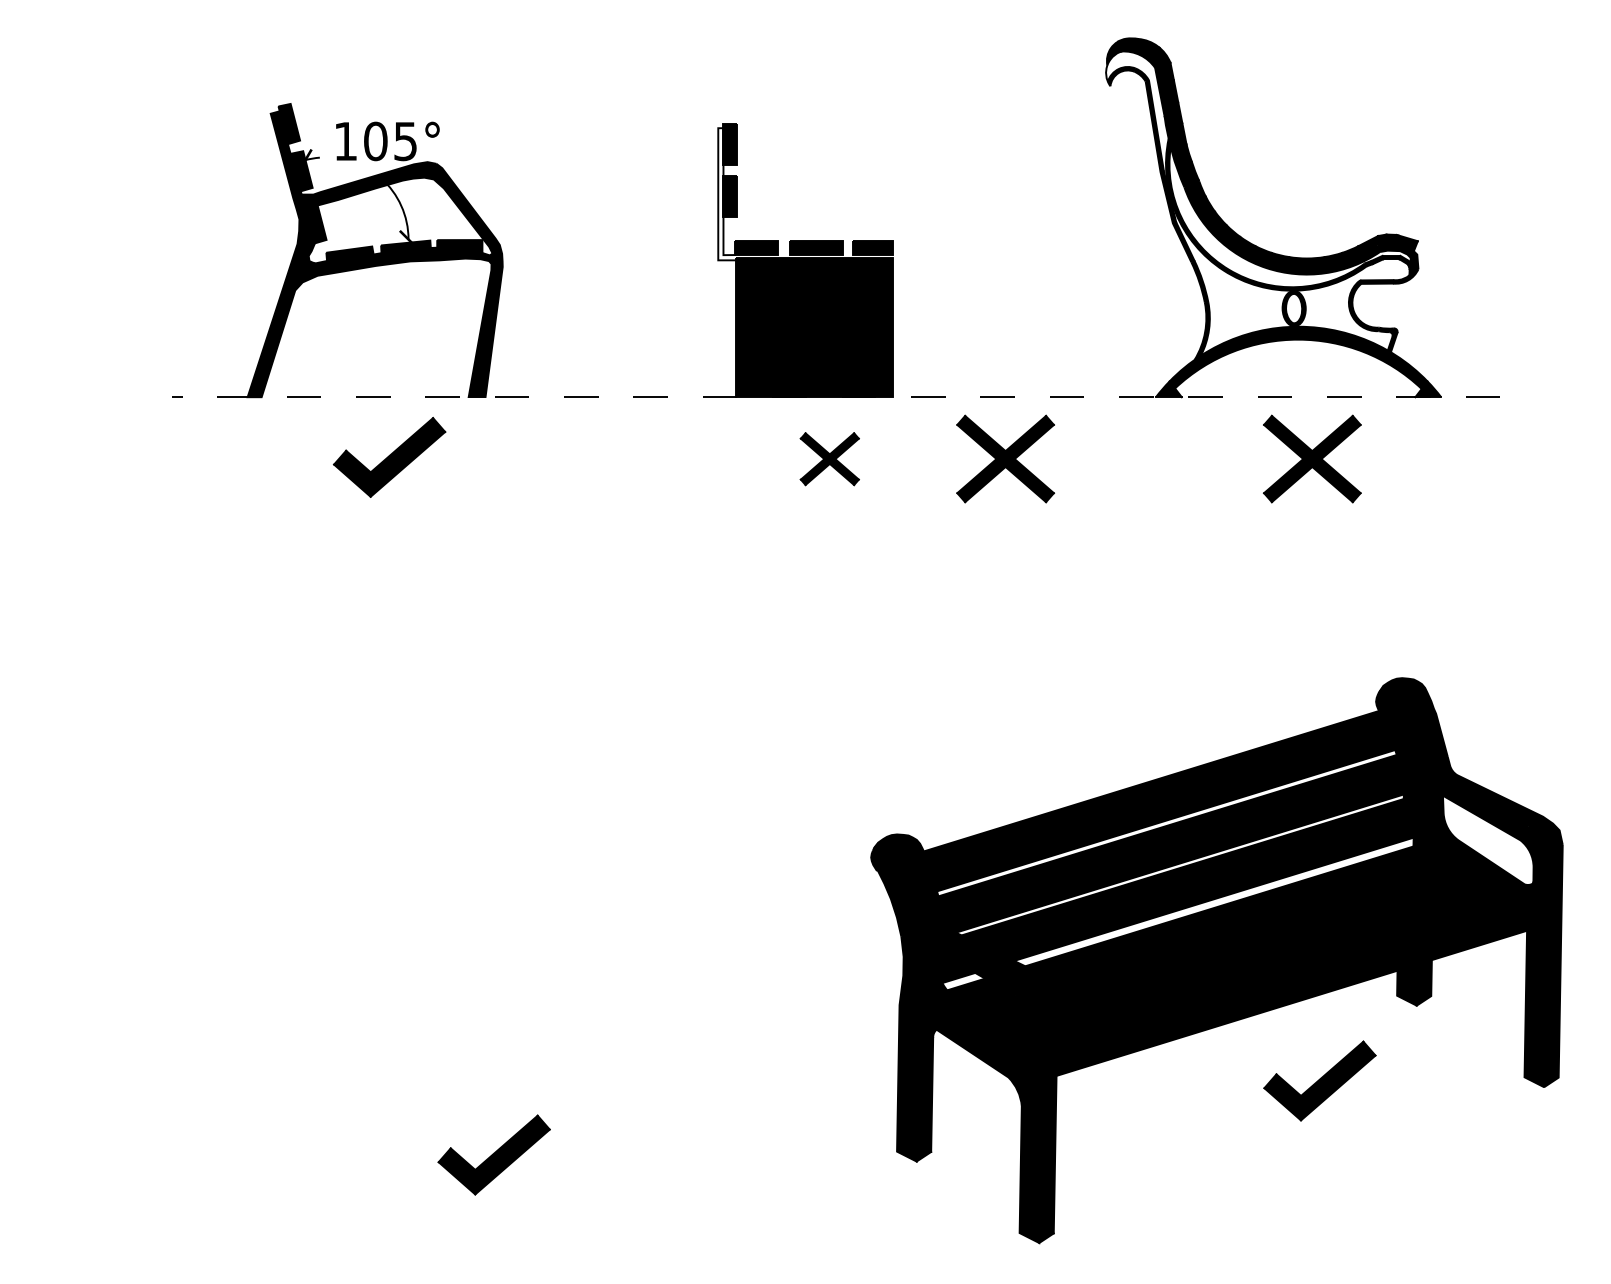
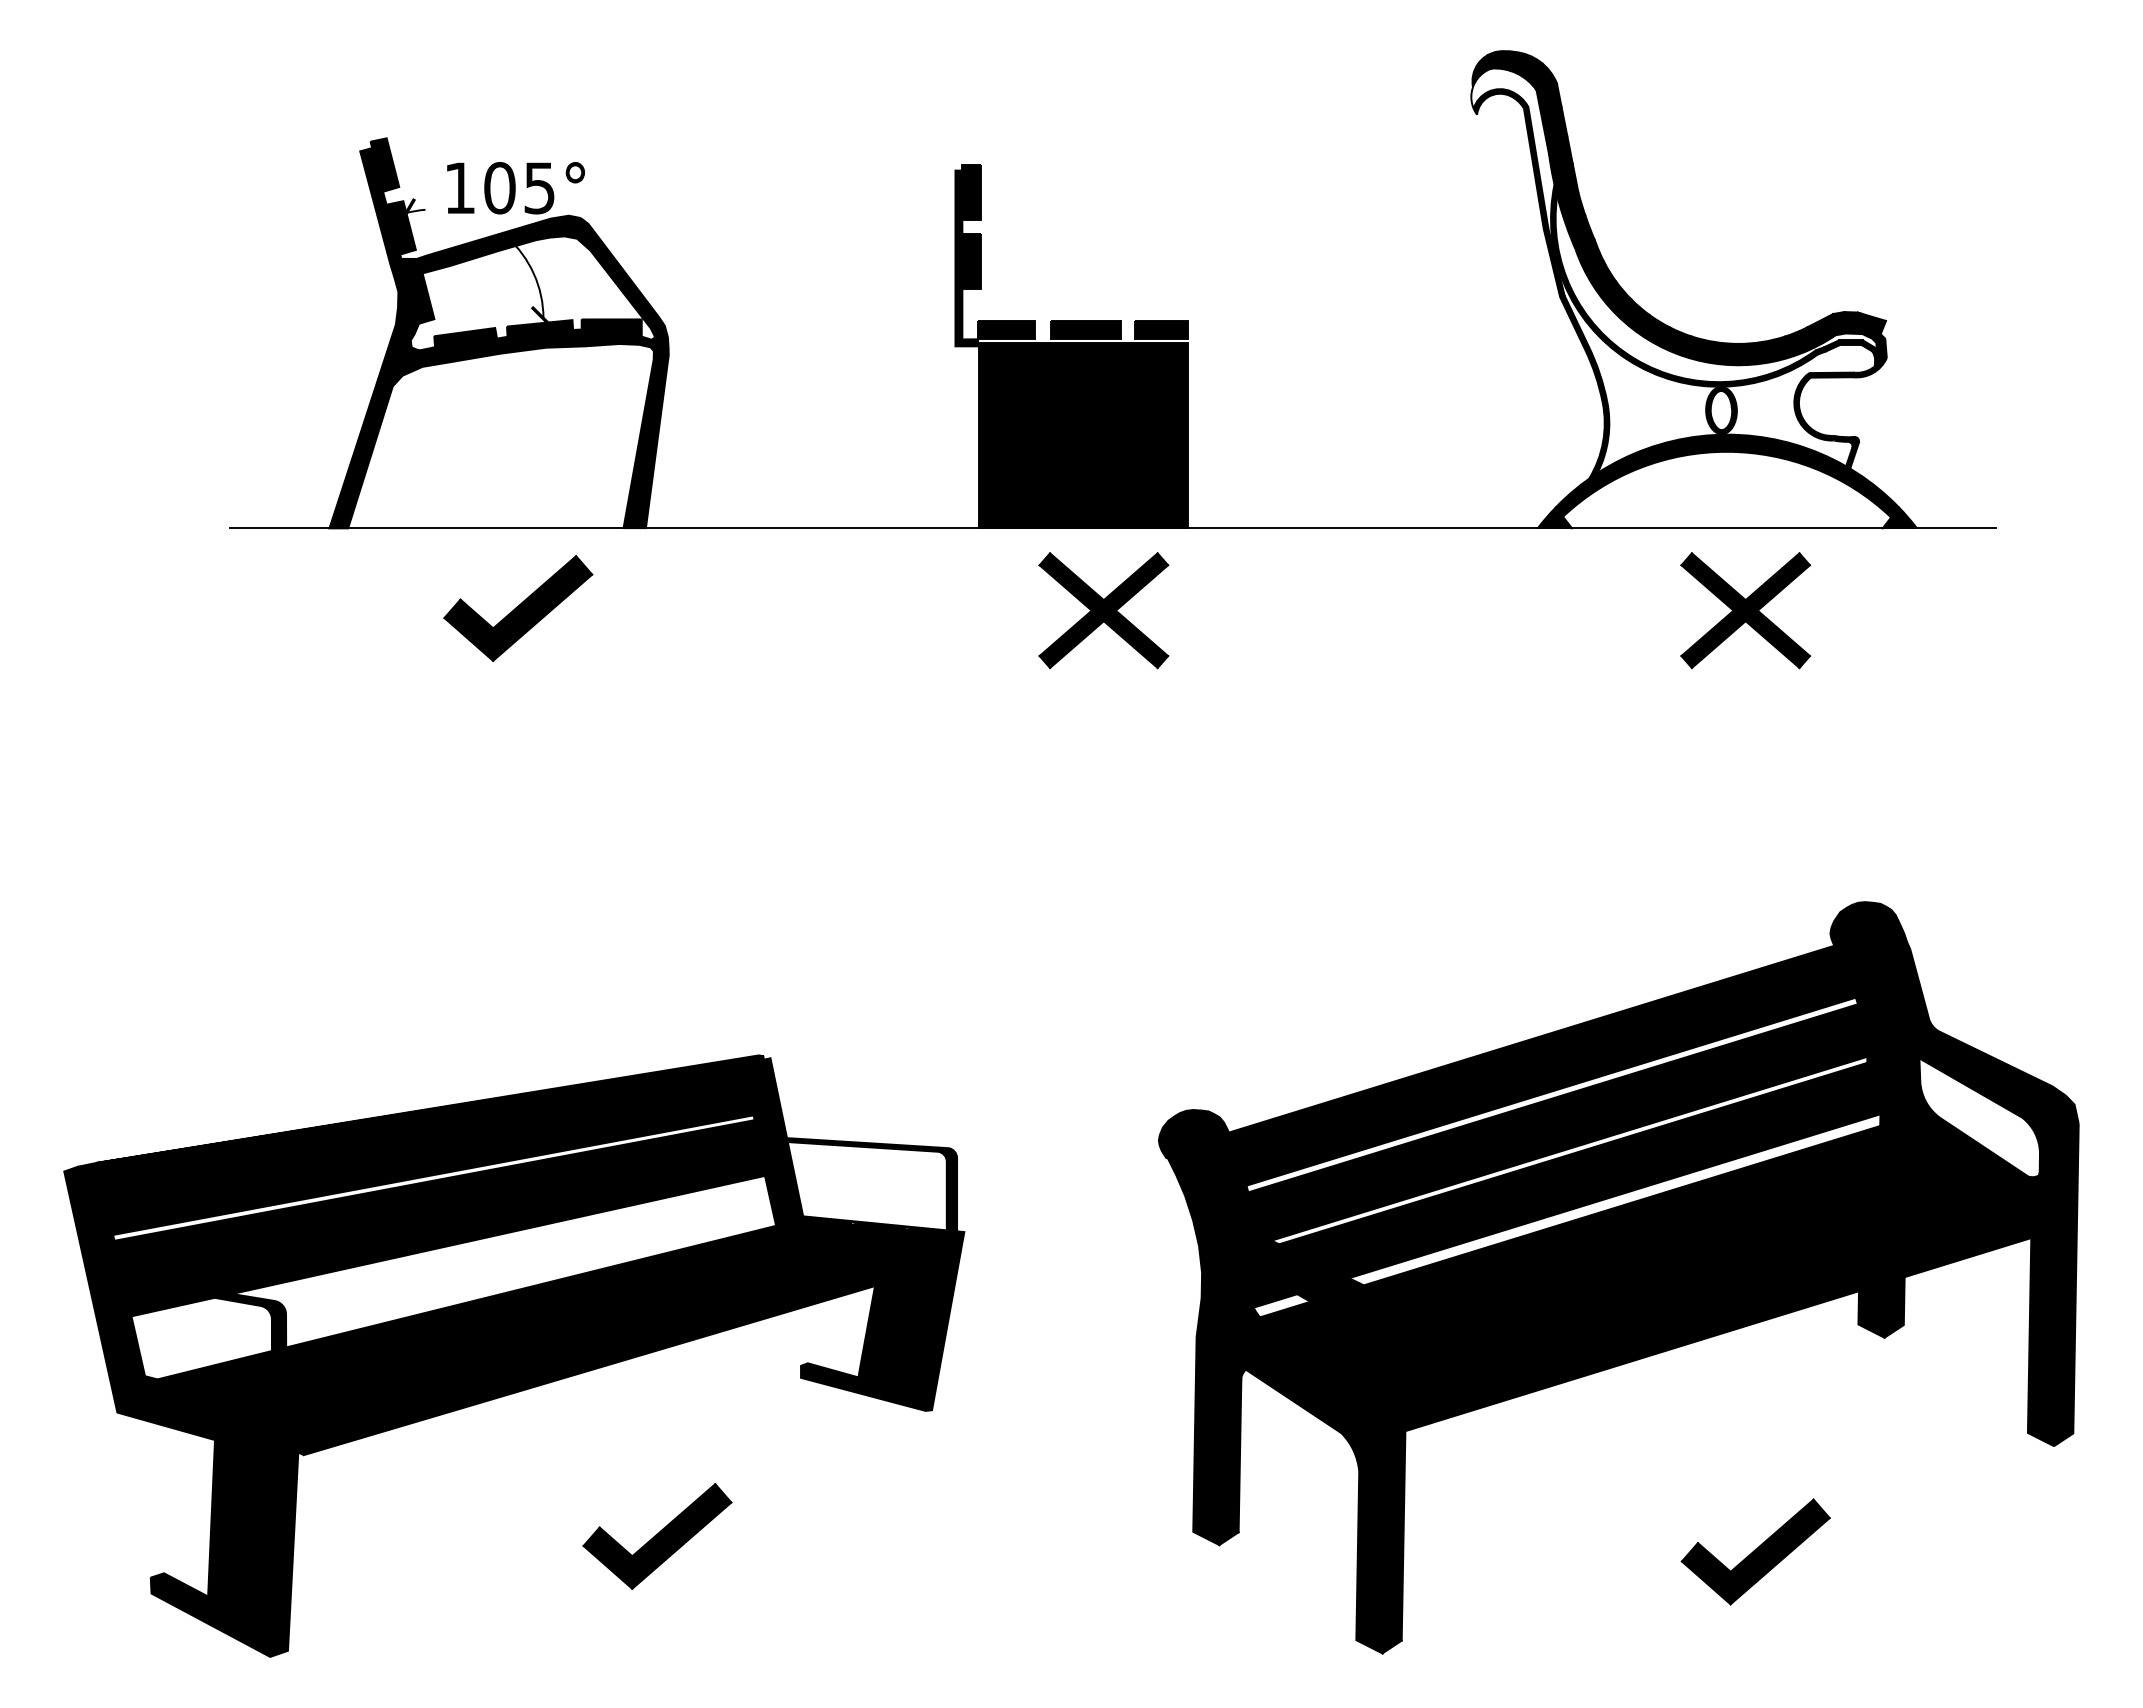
fill: (727, 194) -> (967, 258), added
line: (836, 397) -> (1112, 528), dashed -> solid
part: (829, 458) -> (1103, 610), size x1.67
part: (1005, 458) -> (1337, 610), removed
part: (386, 1019) -> (514, 1355), added
part: (1319, 1080) -> (1755, 1551), moved

